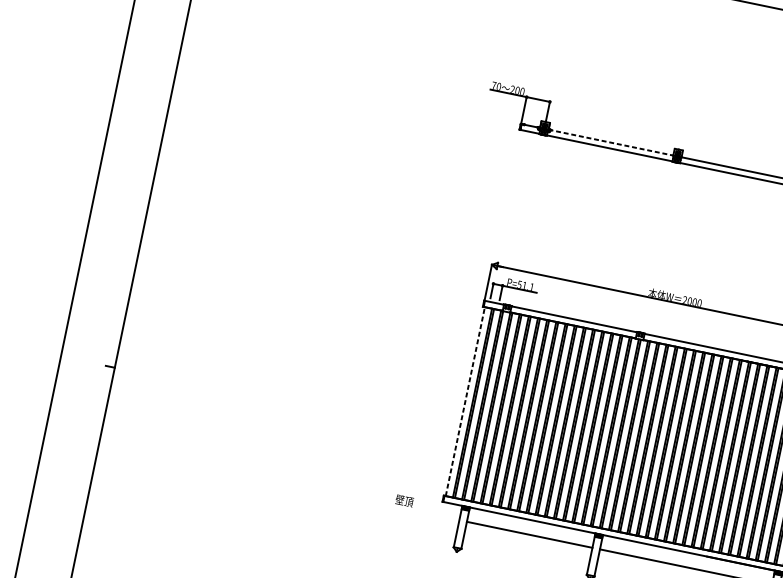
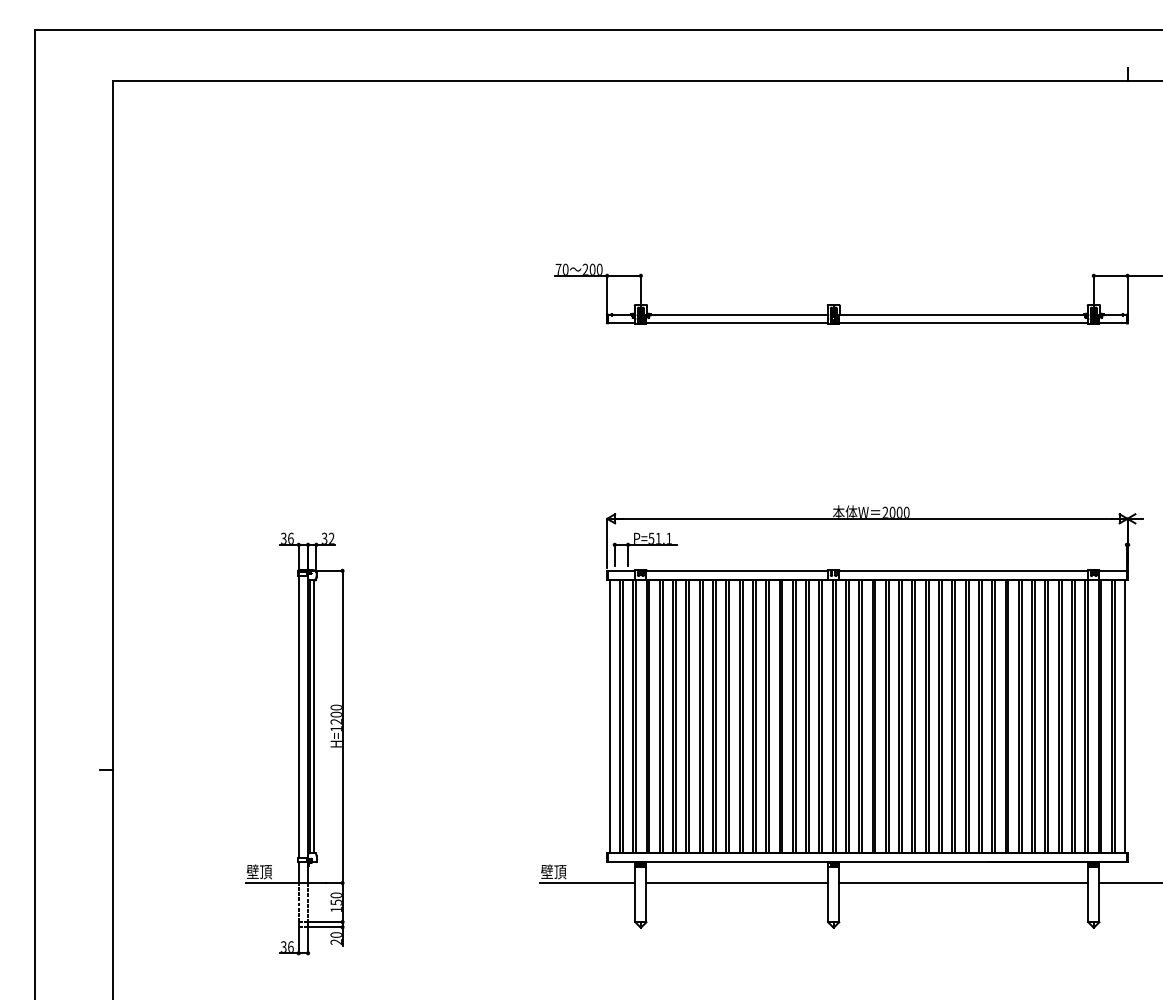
line: (611, 142) -> (737, 314), dashed -> solid
part: (243, 375) -> (294, 743), added
line: (465, 401) -> (609, 716), dashed -> solid
line: (426, 513) -> (587, 883), added

